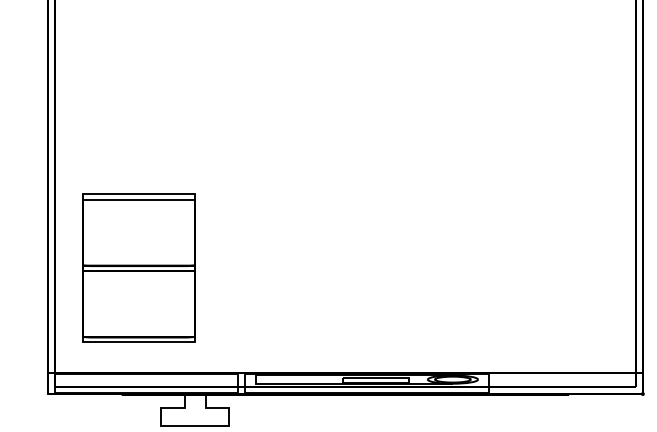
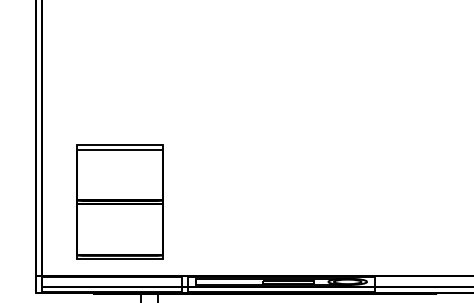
part: (138, 267) -> (119, 201), moved

